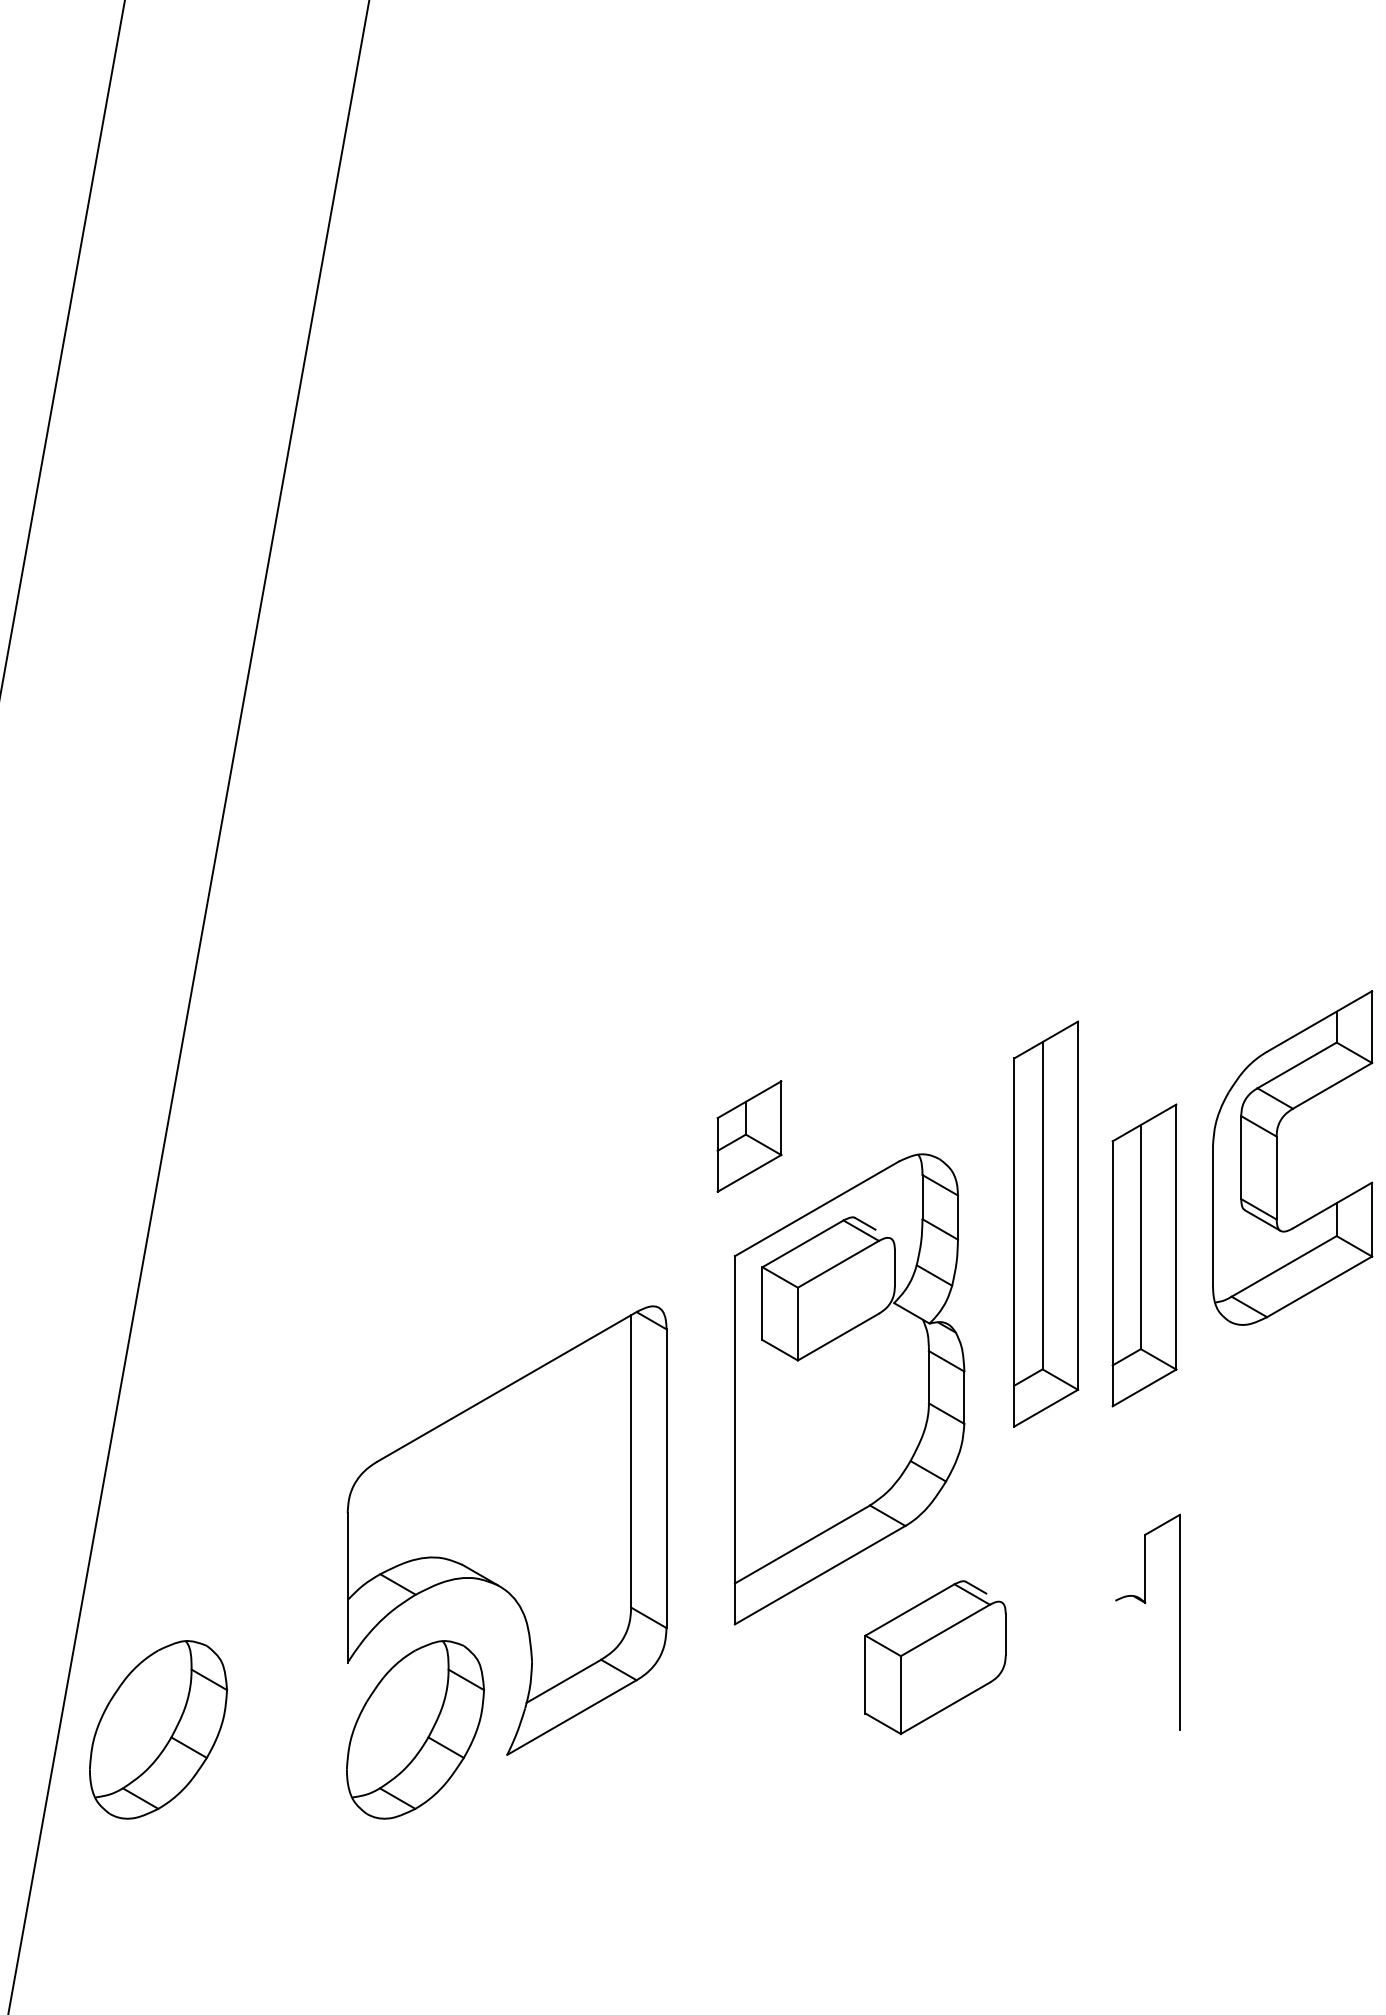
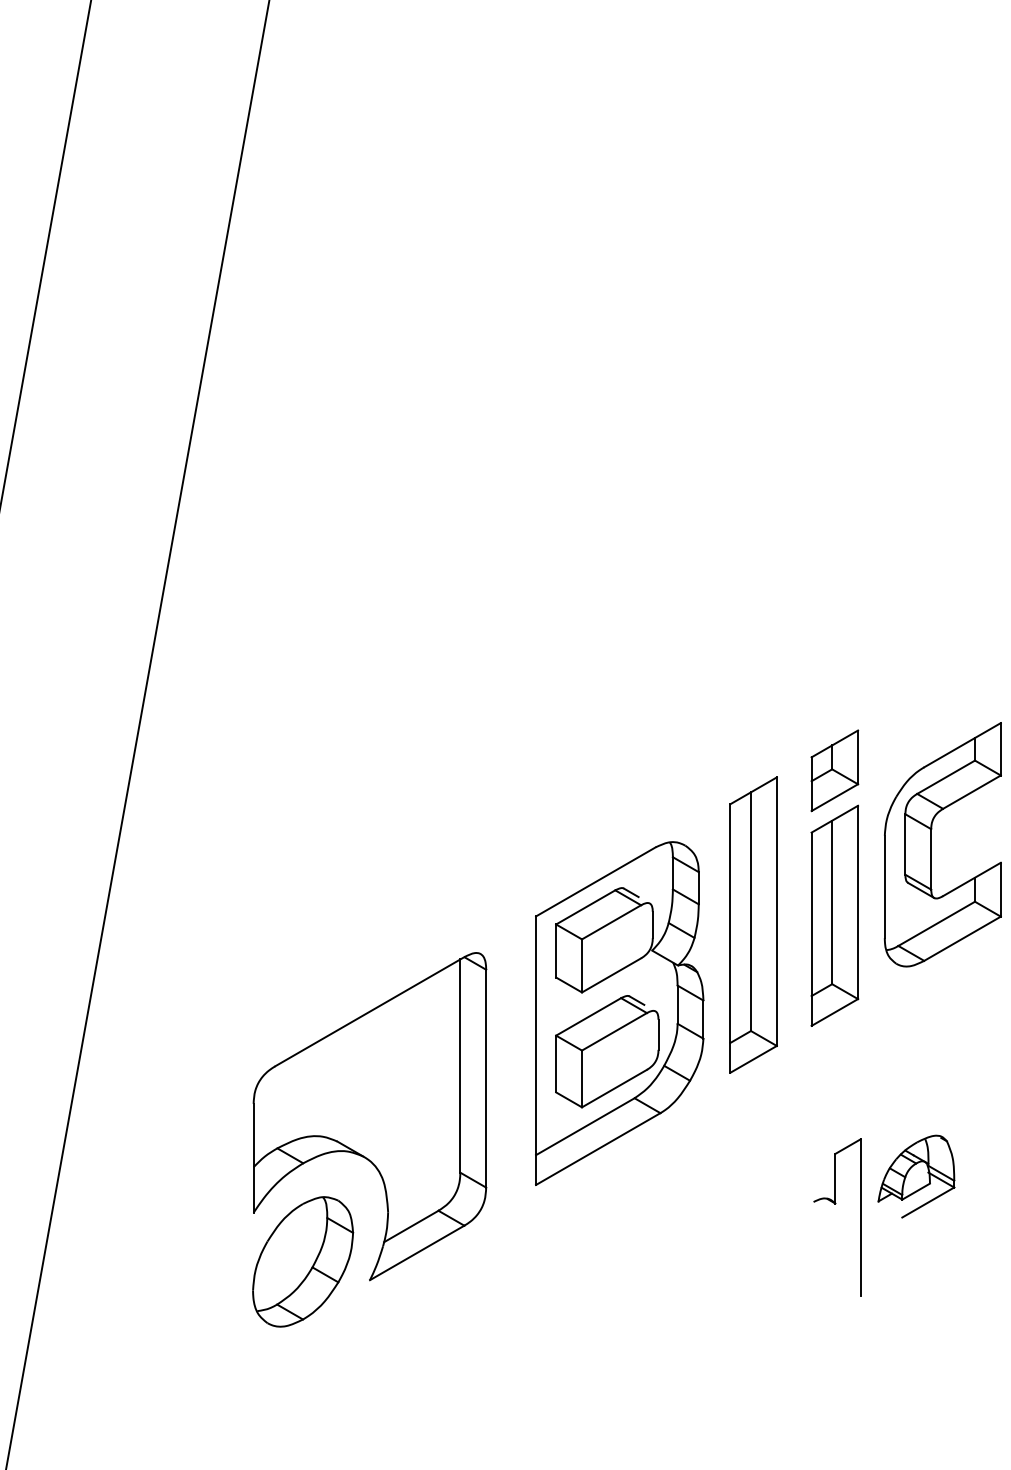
part: (749, 1136) -> (834, 770), moved
part: (1046, 1223) -> (753, 924), moved
part: (1145, 1603) -> (835, 1204), moved
part: (1256, 1612) -> (916, 1176), added
part: (935, 1657) -> (607, 1051), moved
part: (158, 1729) -> (115, 1261), removed

